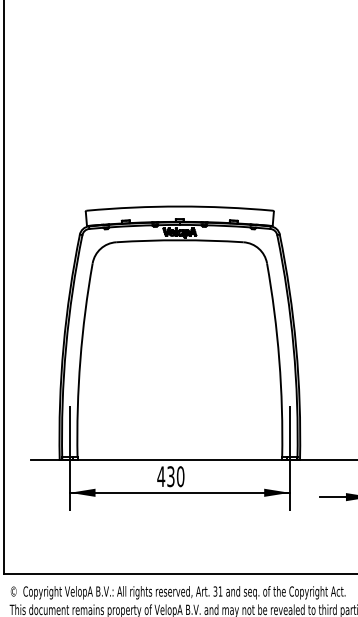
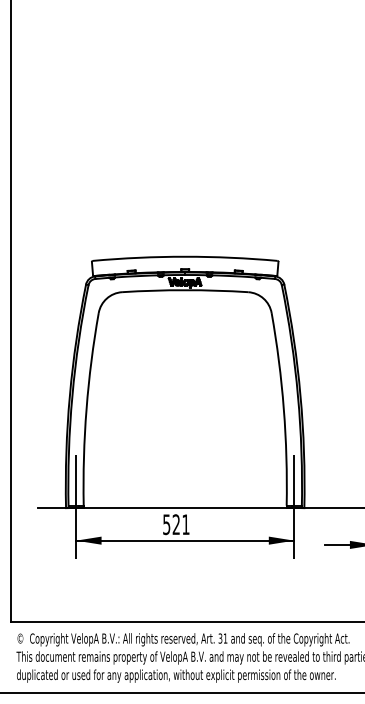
text: (170, 476) -> (175, 524), 430 -> 521

